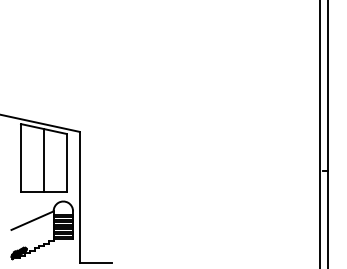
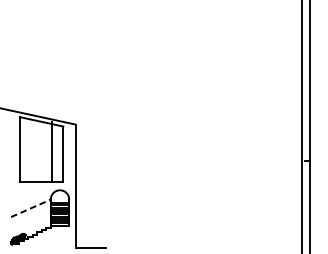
line: (43, 160) -> (51, 151), moved
line: (33, 220) -> (31, 208), solid -> dashed

